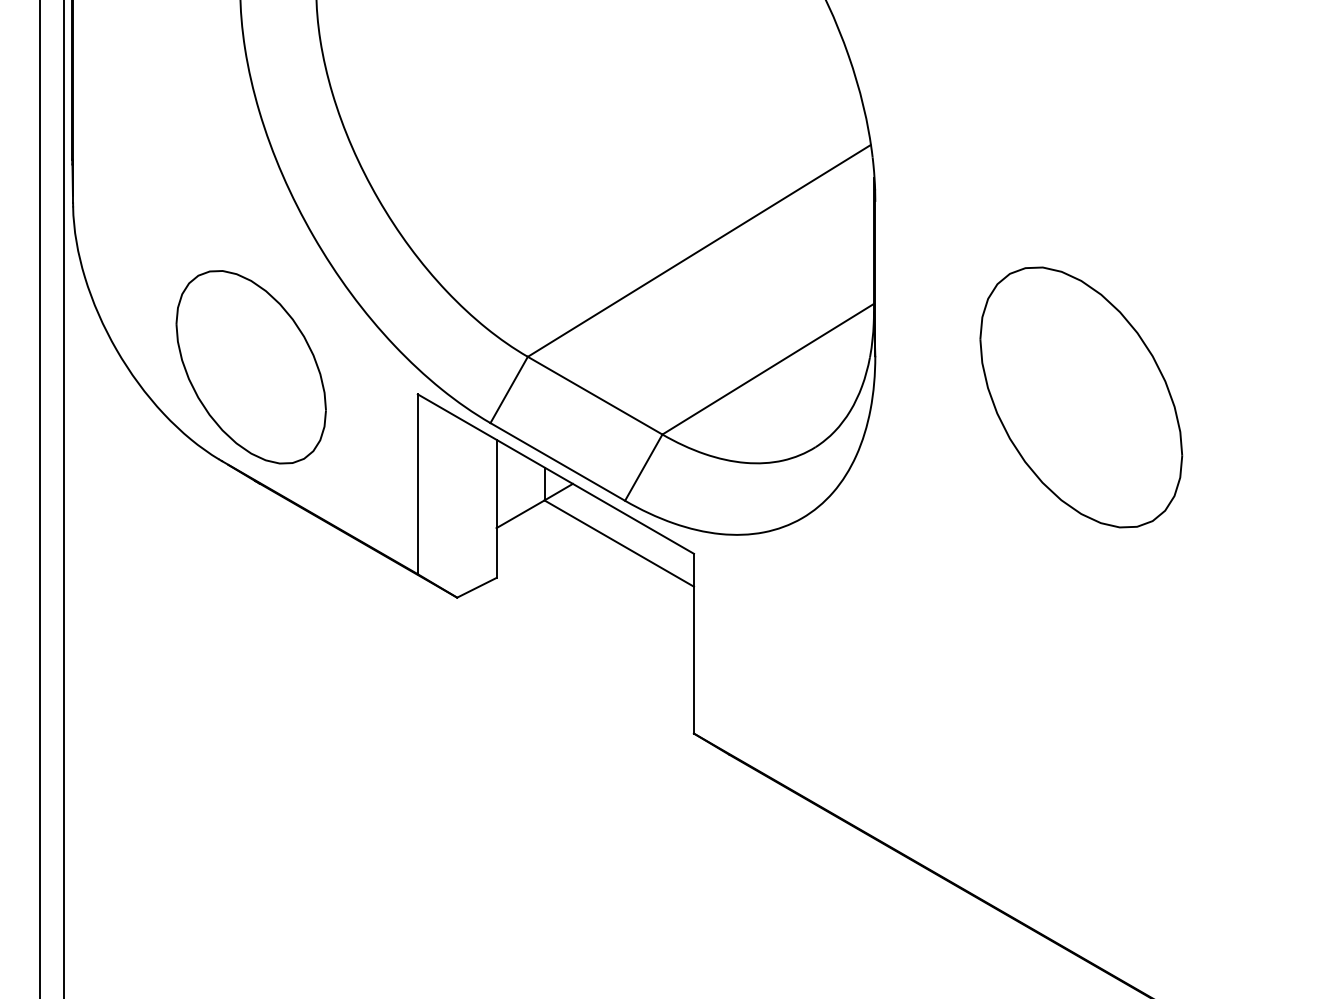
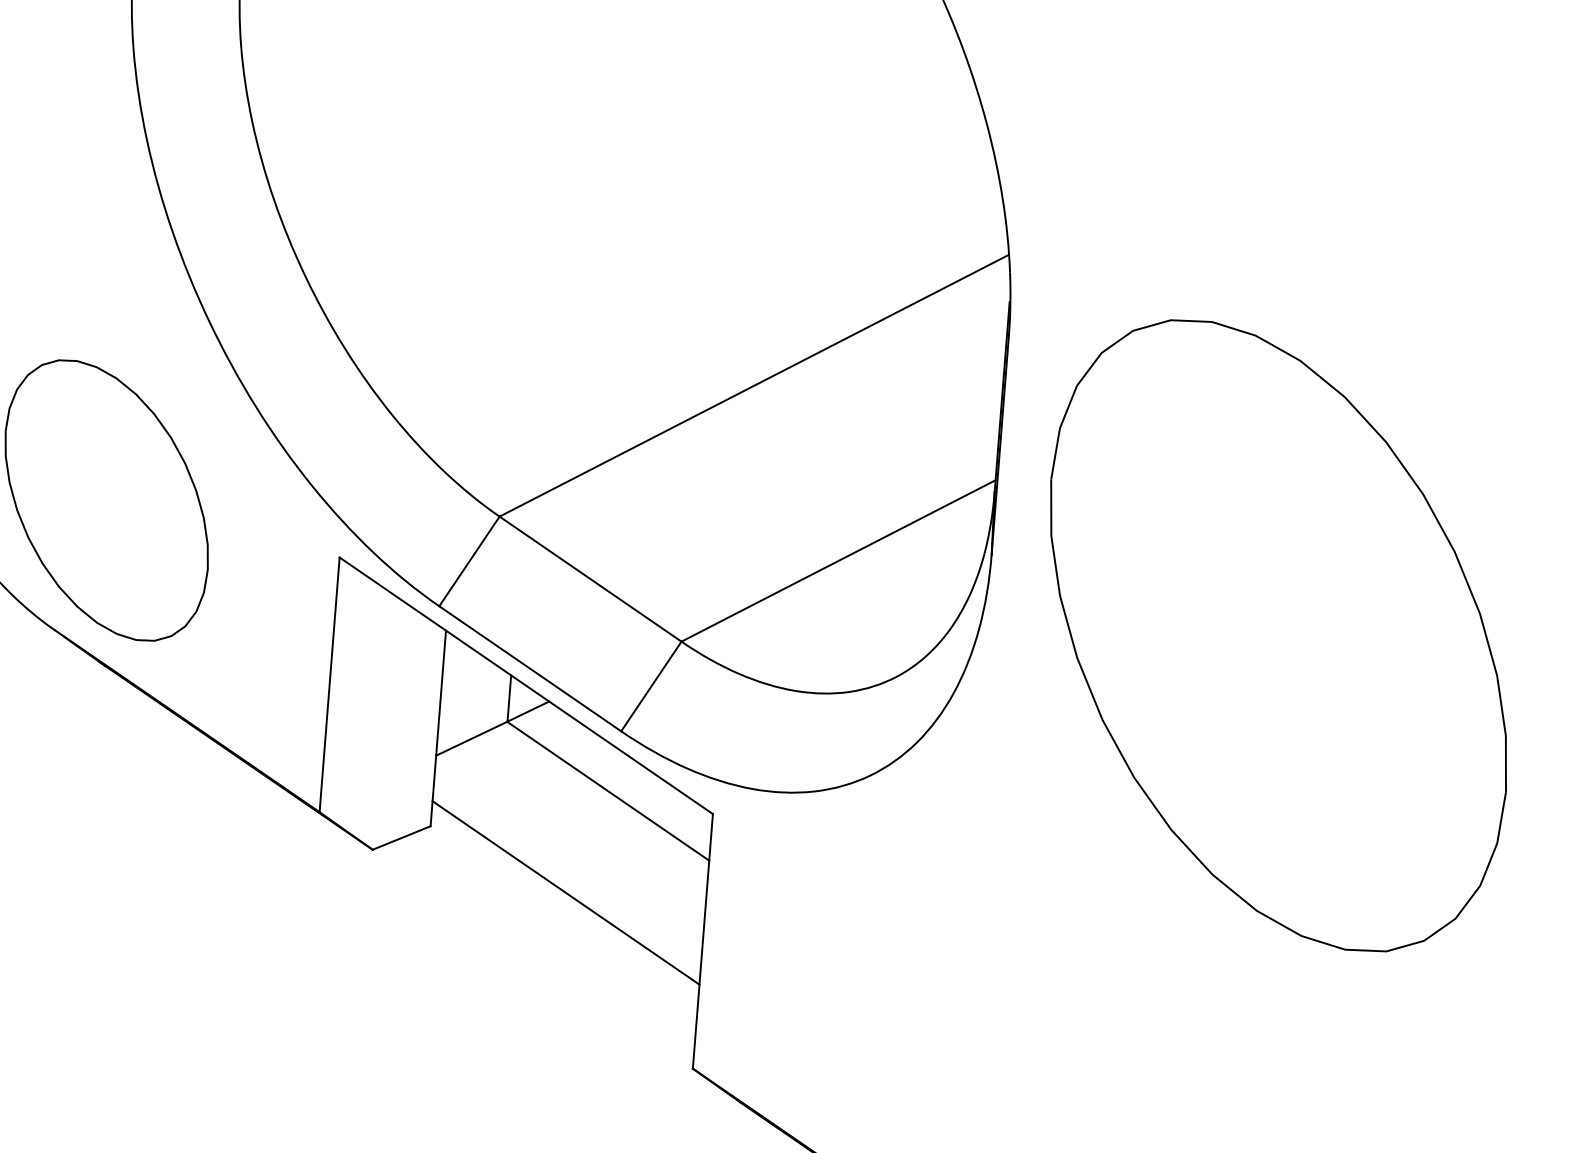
part: (1081, 397) -> (1279, 635), size x1.67
line: (595, 617) -> (566, 893), added

